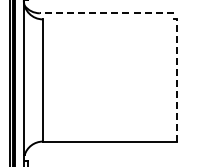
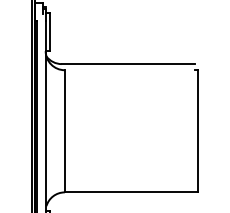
line: (106, 13) -> (128, 64), dashed -> solid
line: (176, 79) -> (198, 130), dashed -> solid

